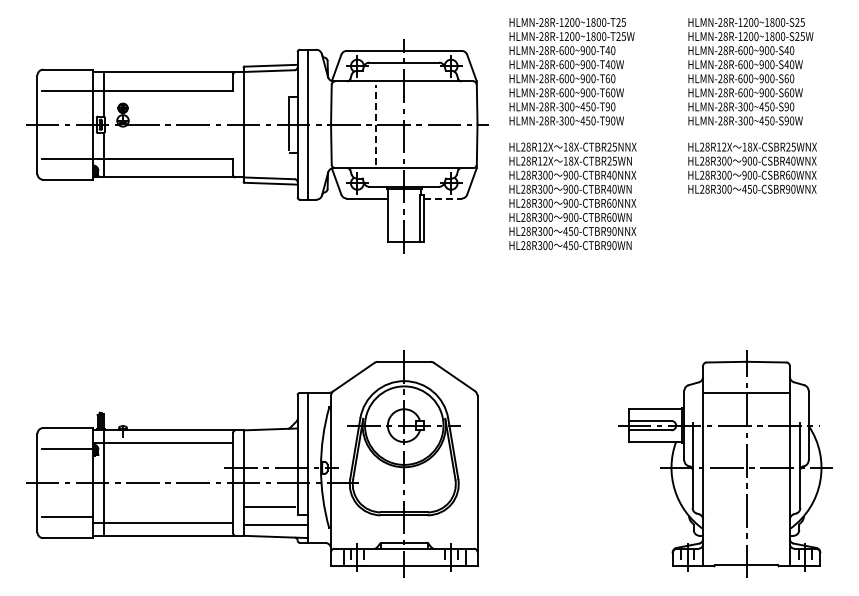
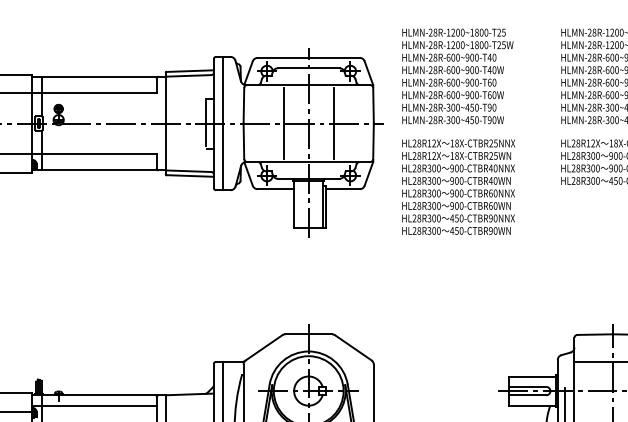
line: (376, 124) -> (284, 123), dashed -> solid
line: (432, 124) -> (333, 123), added
line: (442, 198) -> (342, 189), dashed -> solid

